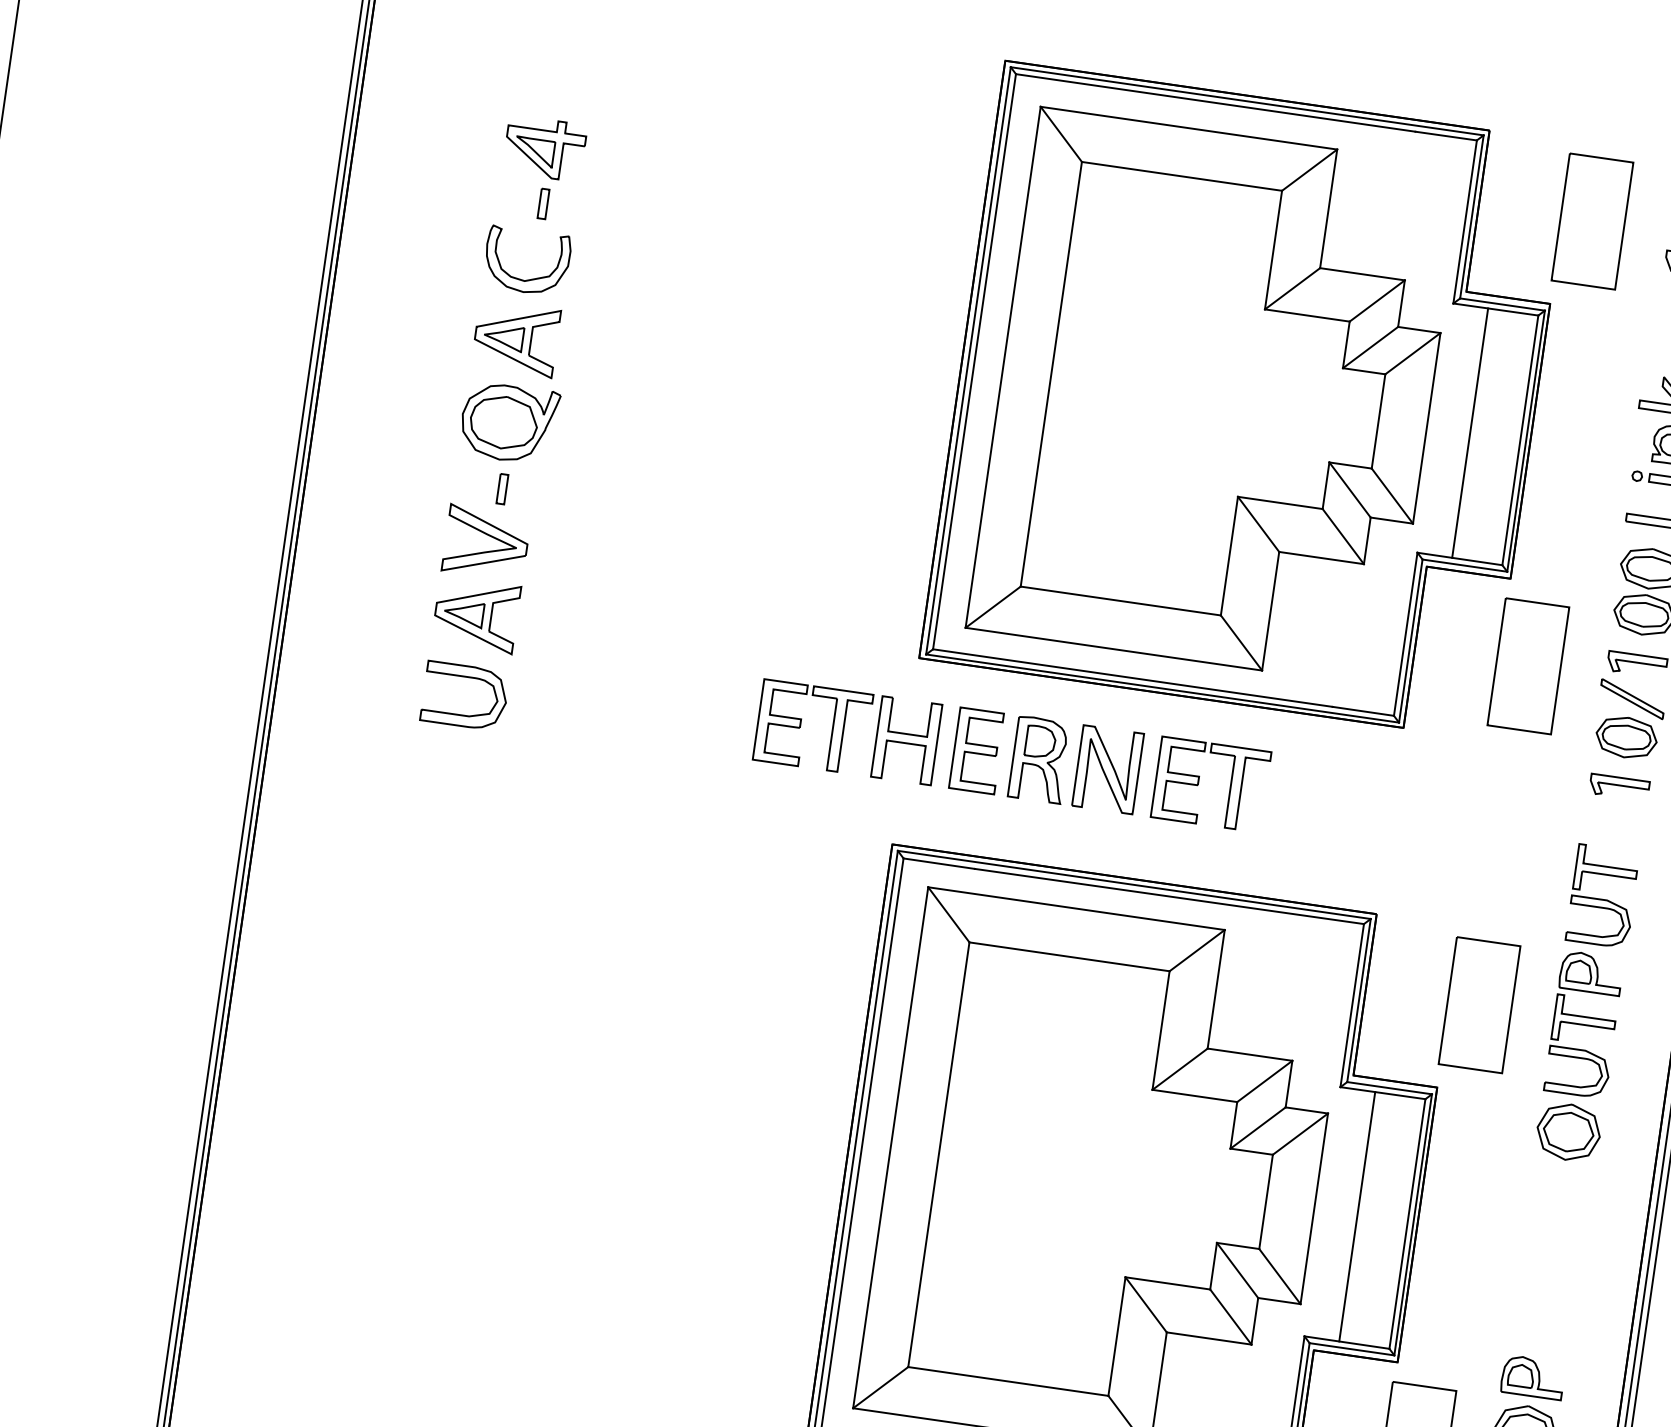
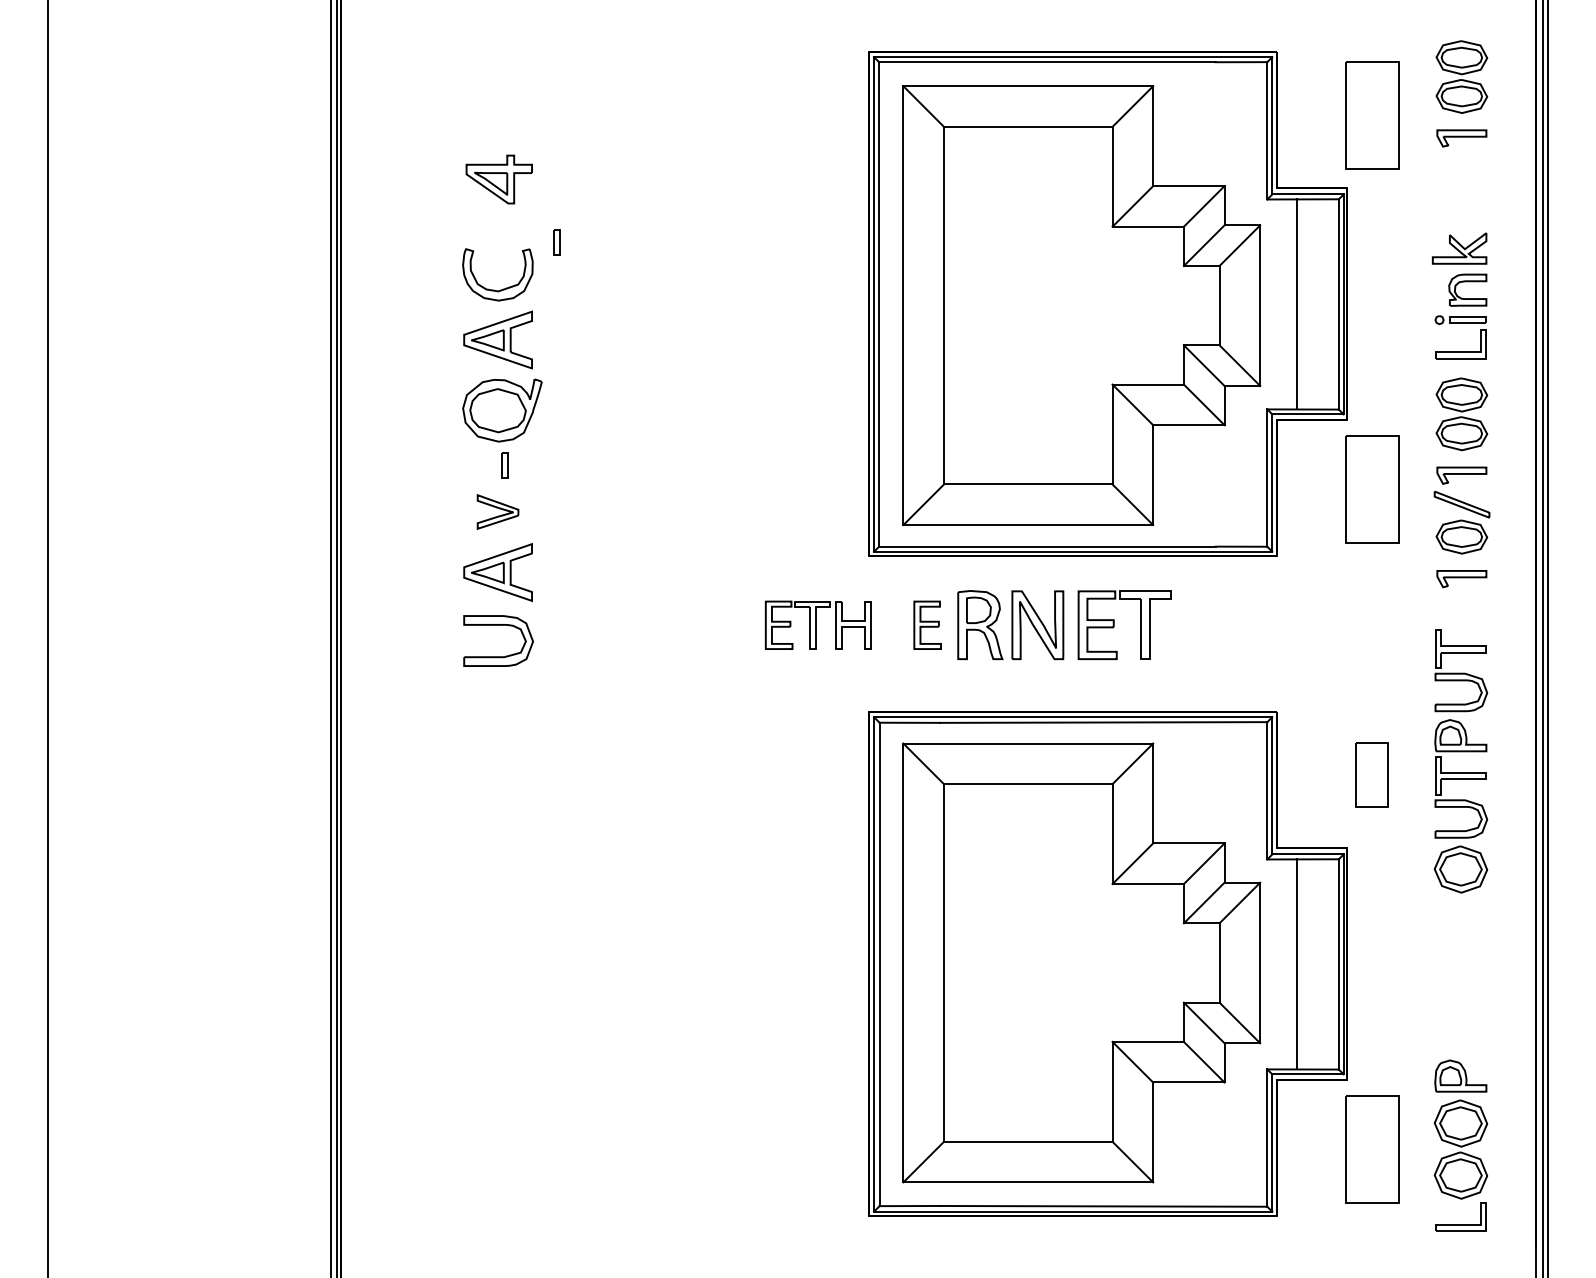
part: (543, 203) -> (556, 242), moved
part: (485, 542) -> (497, 511), size x0.6
part: (846, 732) -> (817, 625), size x0.7
part: (977, 751) -> (927, 625), size x0.7
part: (1479, 1005) -> (1372, 775), size x0.6

